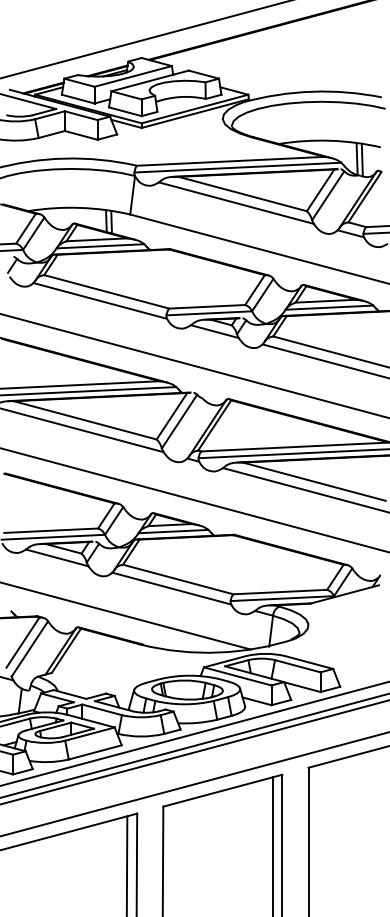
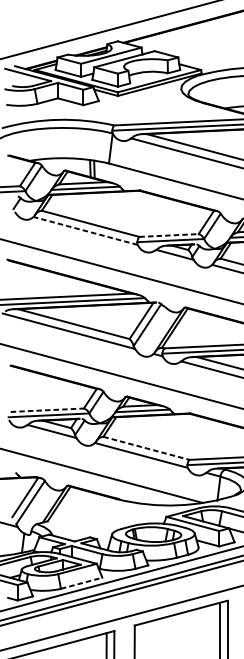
line: (99, 300) -> (84, 230), solid -> dashed
line: (207, 306) -> (169, 235), solid -> dashed
line: (51, 530) -> (47, 410), solid -> dashed
line: (178, 579) -> (146, 448), solid -> dashed
line: (95, 752) -> (81, 583), solid -> dashed

